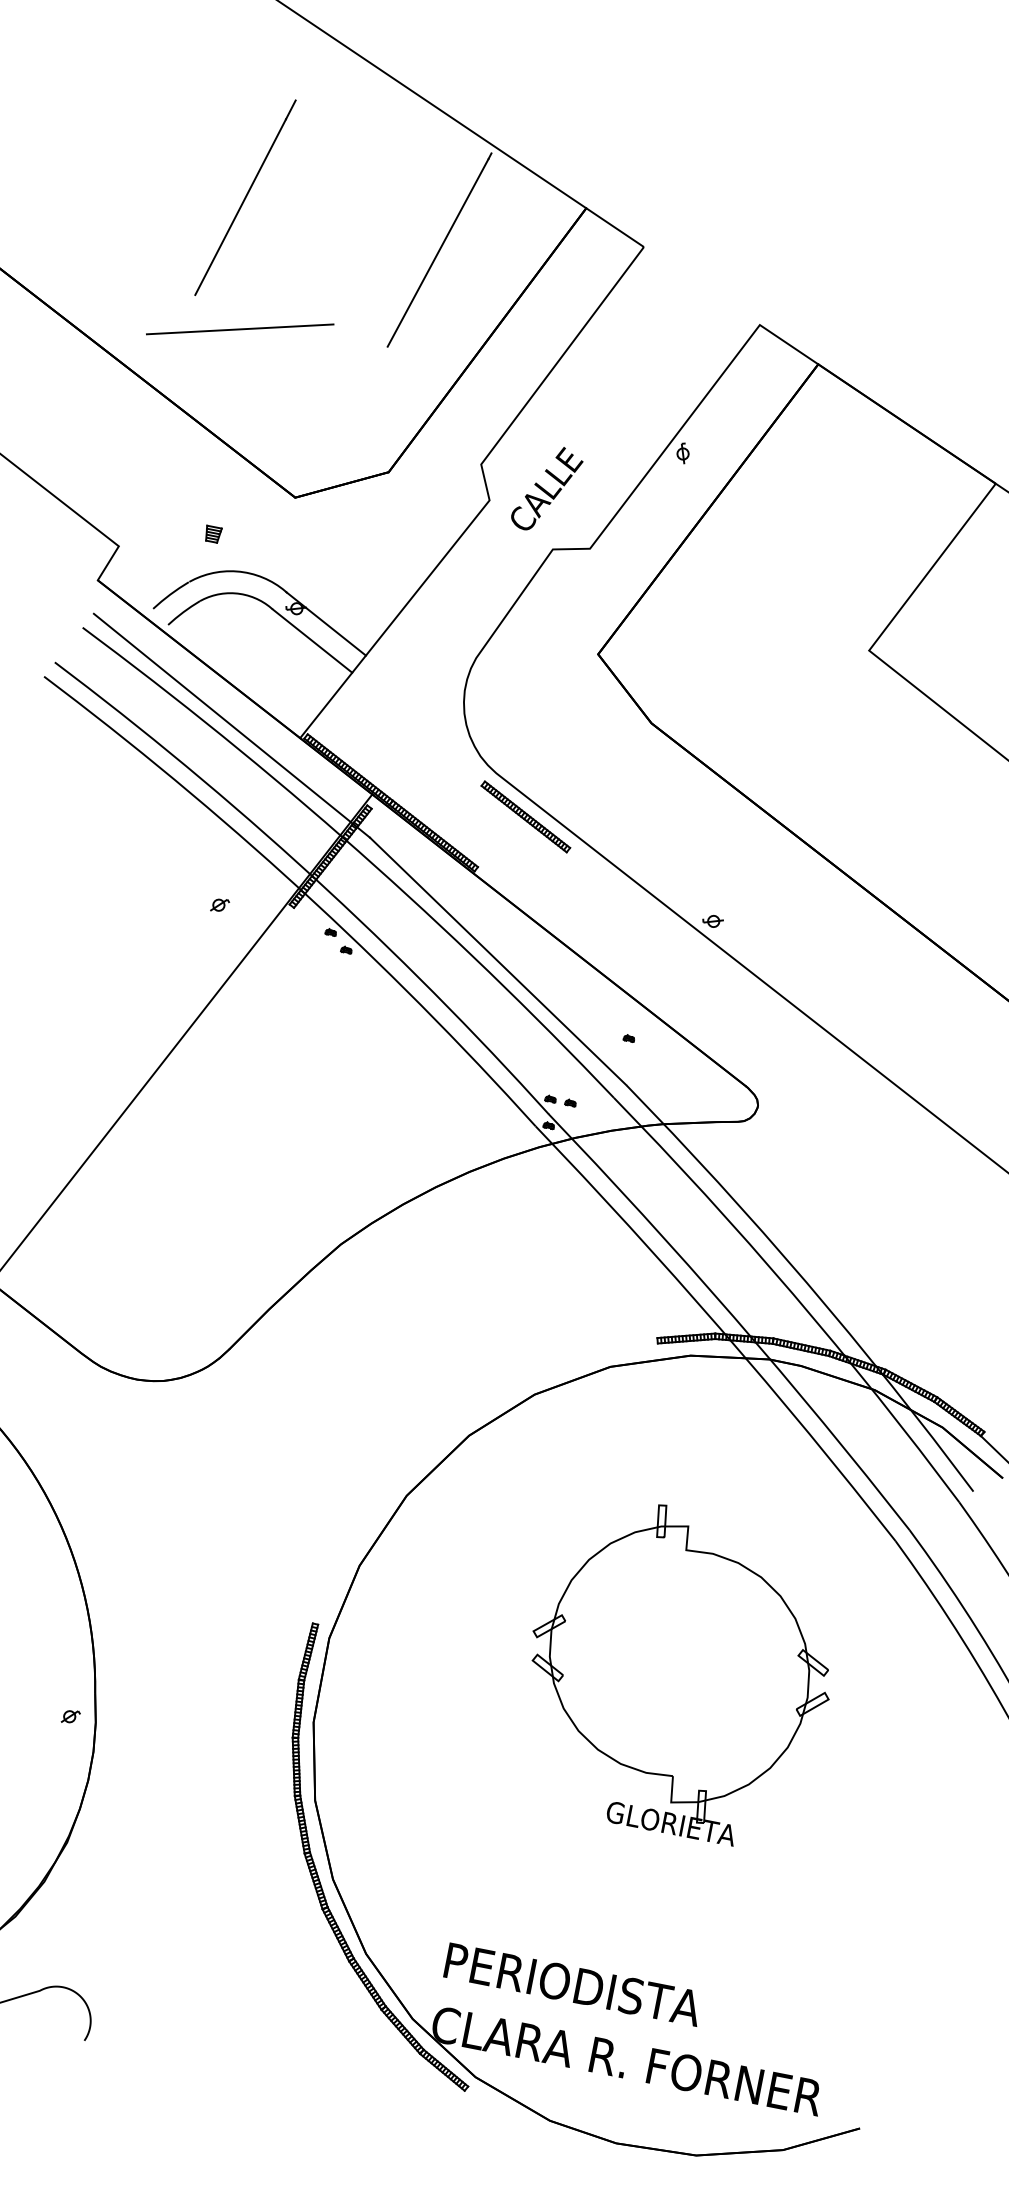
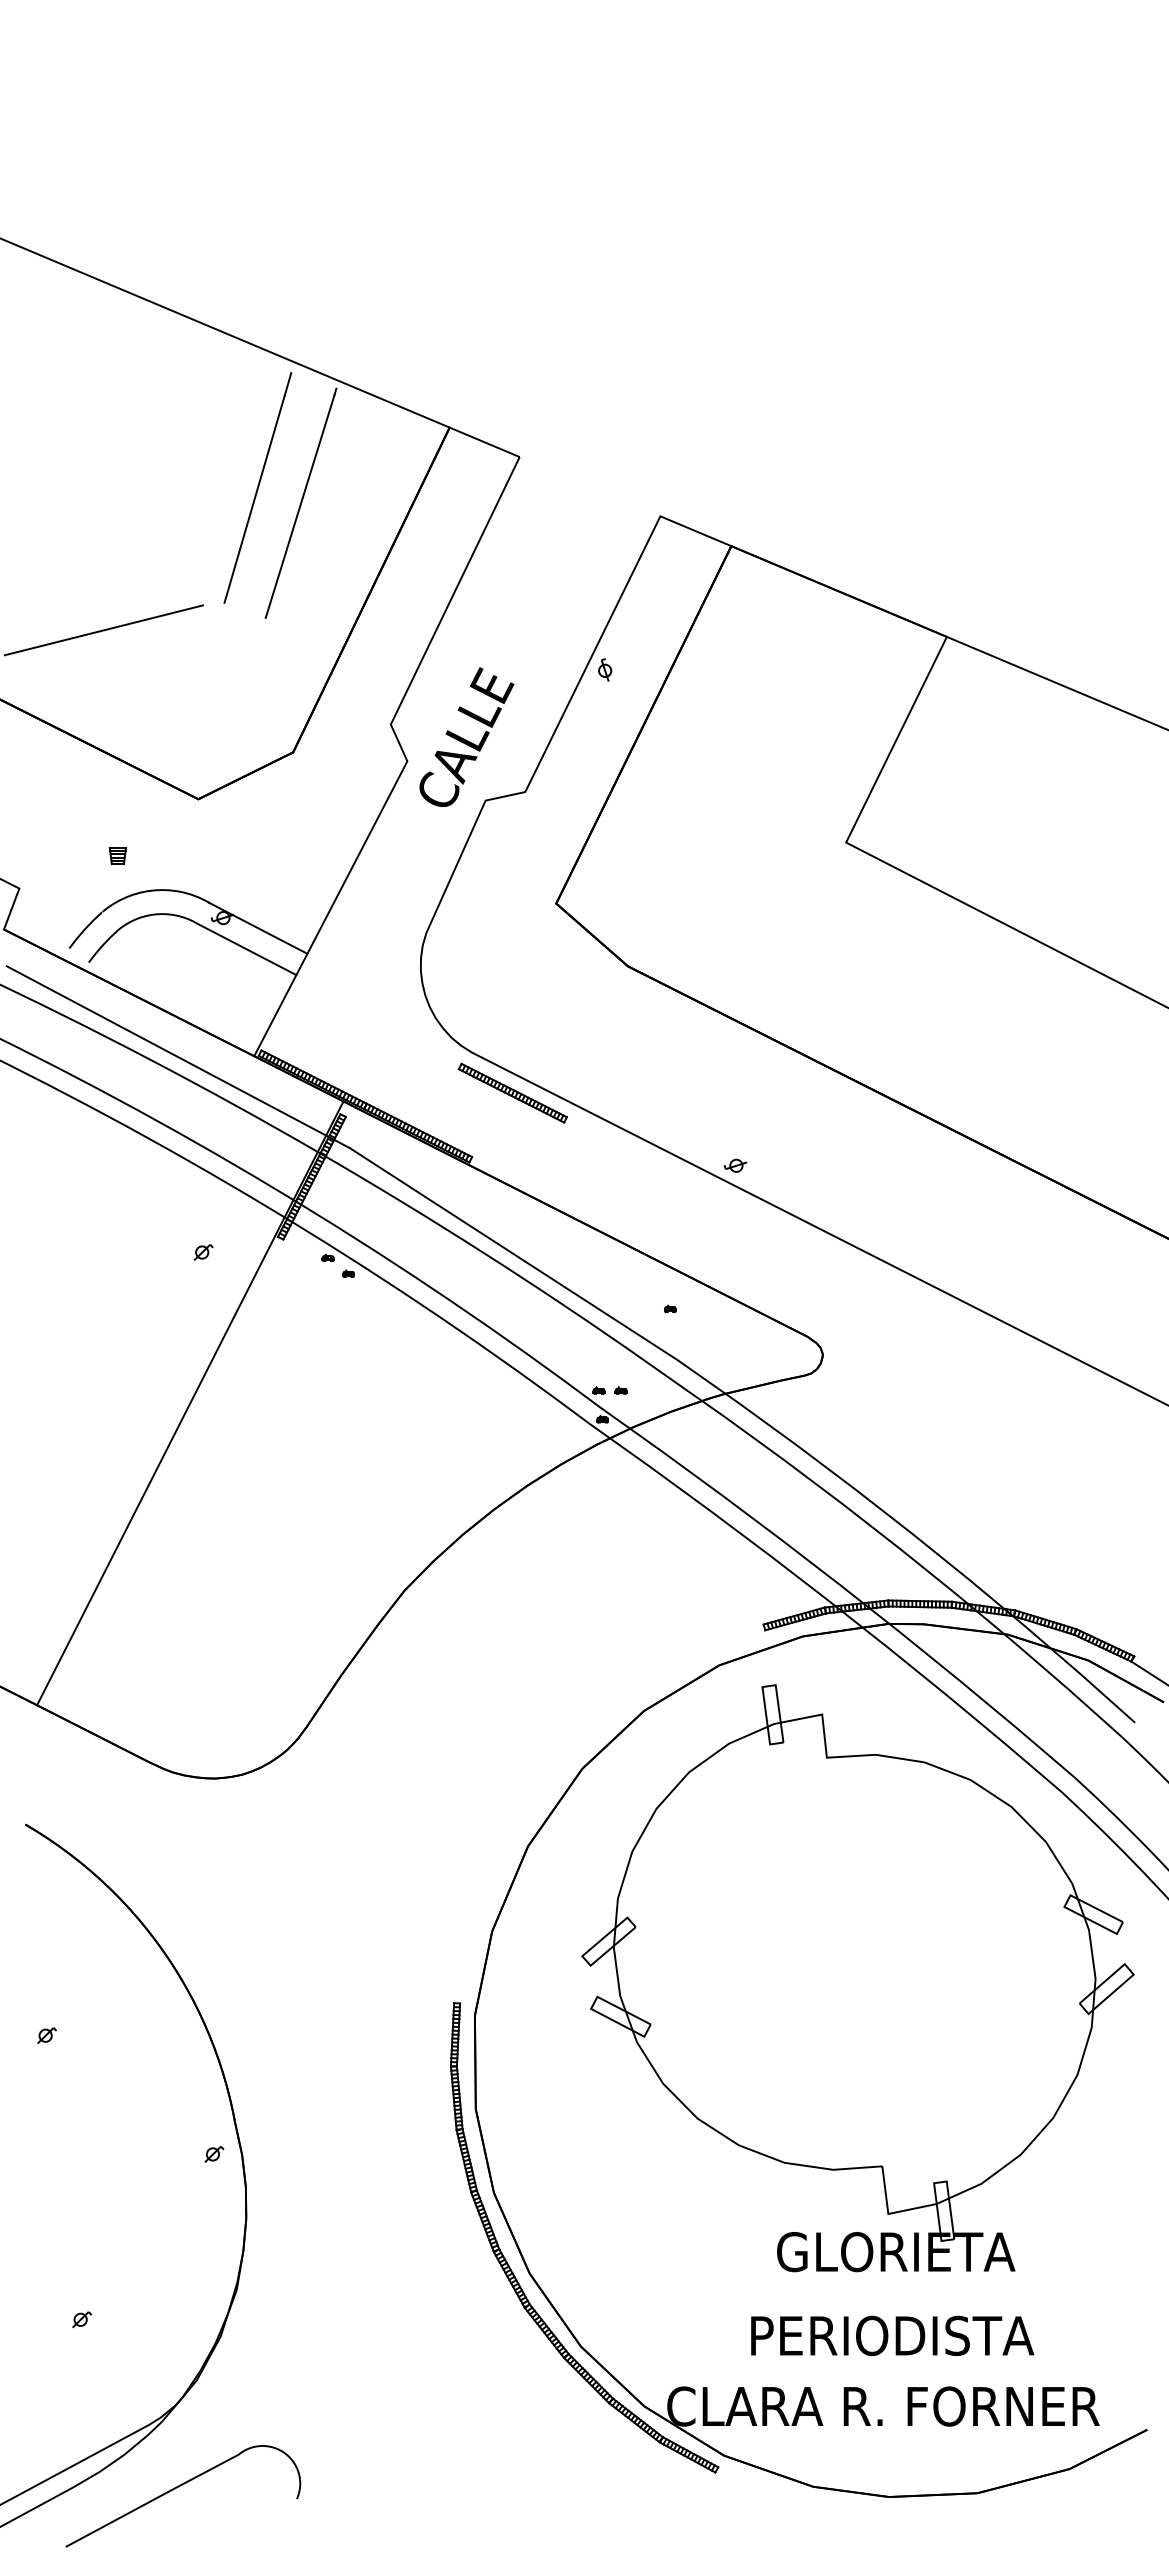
line: (245, 197) -> (257, 487), moved
part: (547, 488) -> (466, 736), size x1.43
part: (679, 1672) -> (857, 1978), size x1.67
part: (573, 1984) -> (892, 2335), moved

